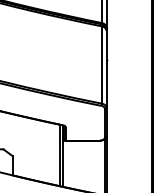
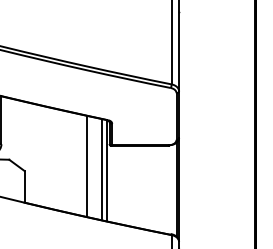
line: (50, 152) -> (86, 164), added

